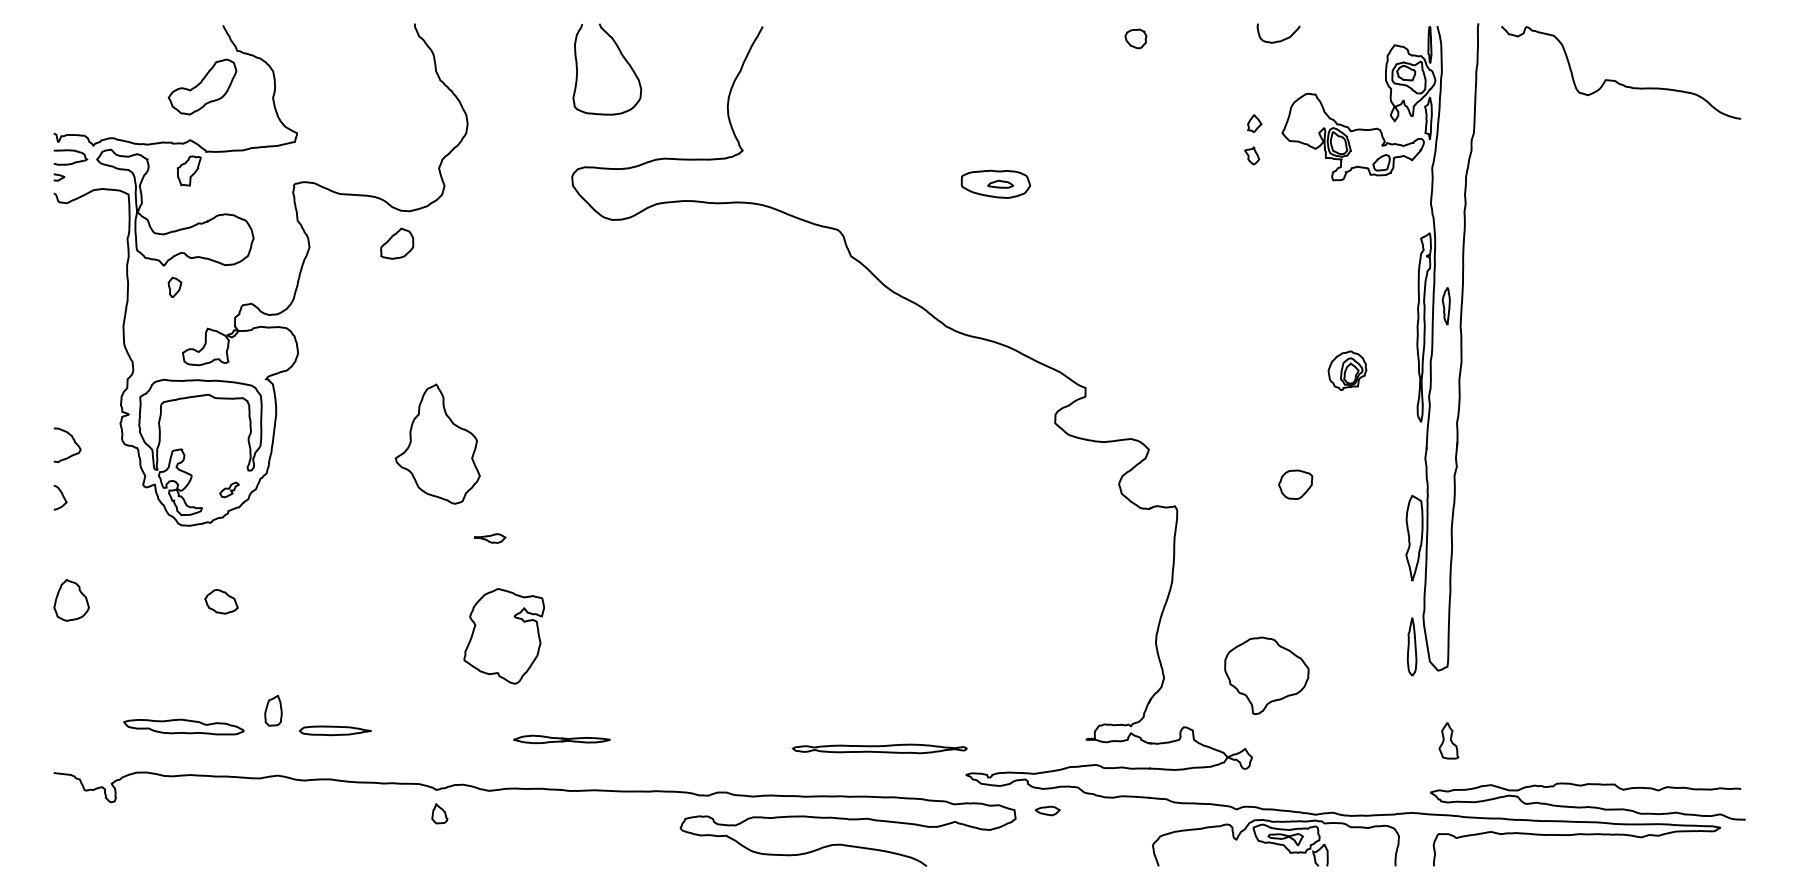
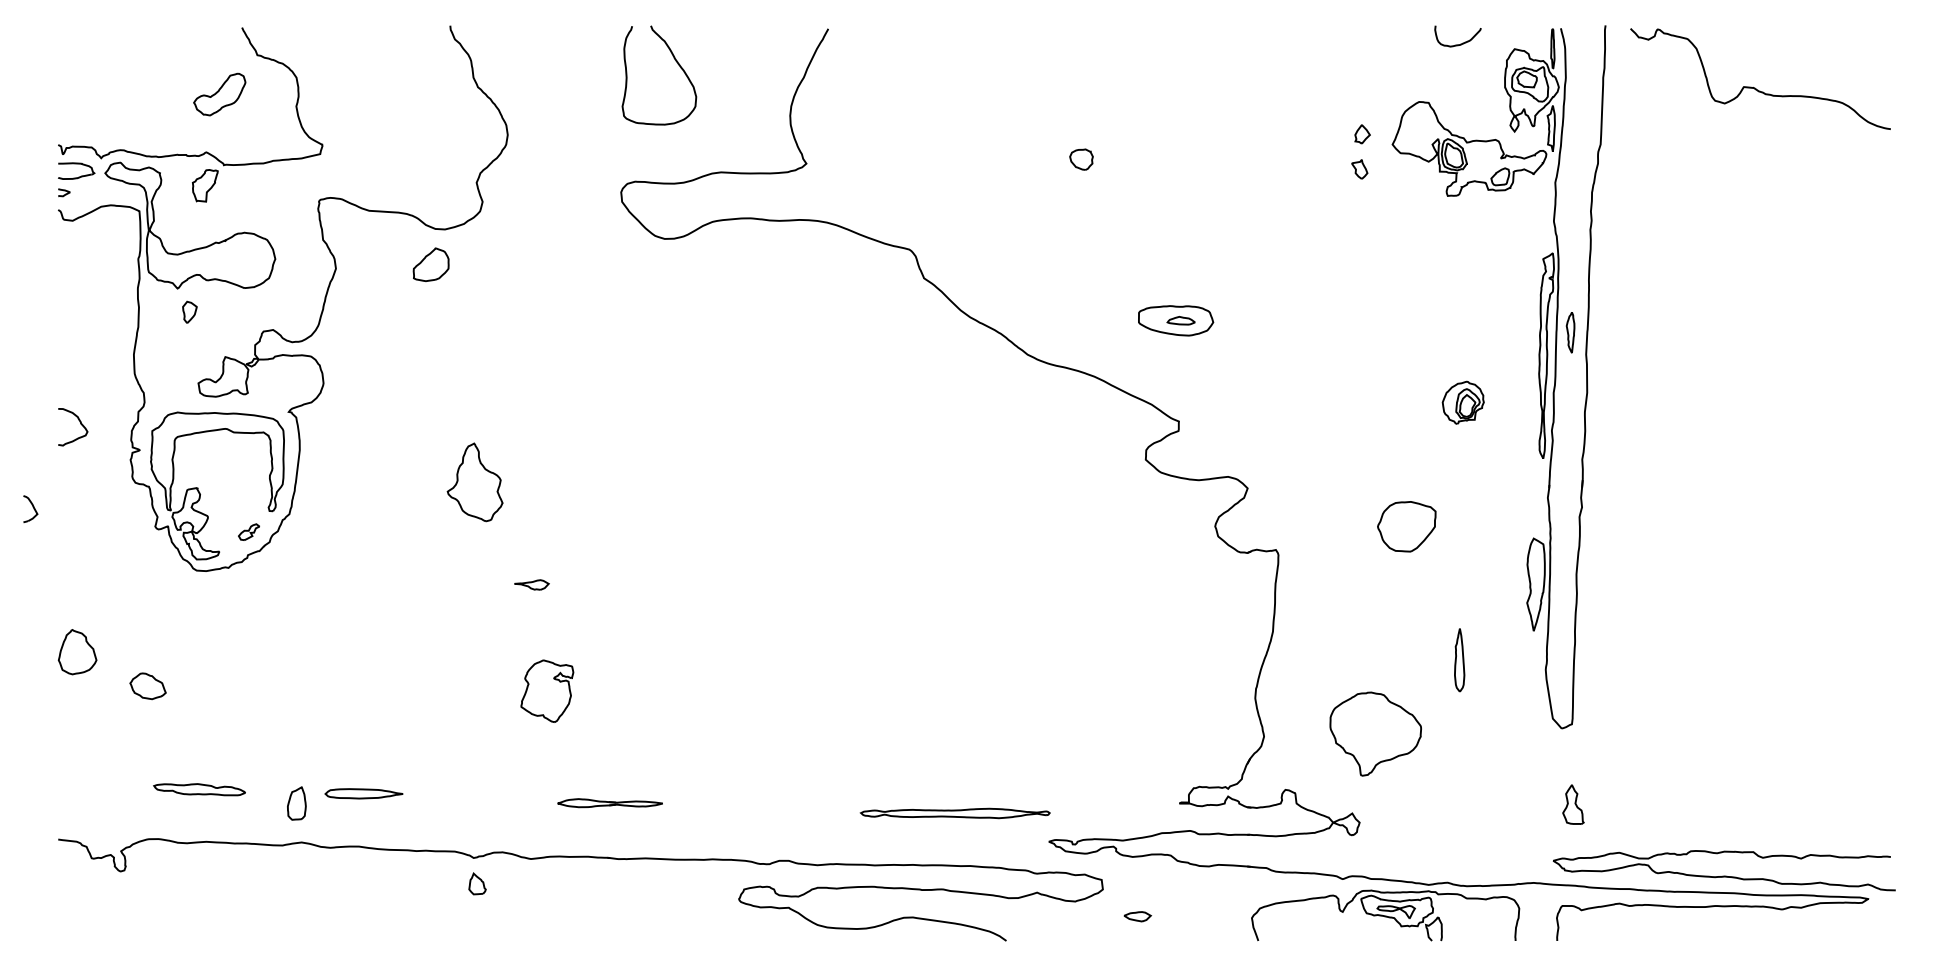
part: (1135, 38) -> (1081, 159), moved
curve: (1281, 39) -> (1461, 42), moved
part: (202, 86) -> (219, 94), size x0.7
part: (995, 183) -> (1175, 319), moved
curve: (73, 441) -> (79, 423), moved
part: (437, 443) -> (474, 481), size x0.6
part: (1295, 484) -> (1406, 526), size x1.6
part: (60, 497) -> (30, 508), moved
part: (221, 601) -> (148, 685), moved
part: (503, 636) -> (546, 691), size x0.6
part: (1411, 646) -> (1458, 659), moved
part: (273, 710) -> (296, 803), moved
part: (183, 726) -> (199, 789), size x0.7
part: (1047, 810) -> (1137, 916), moved

